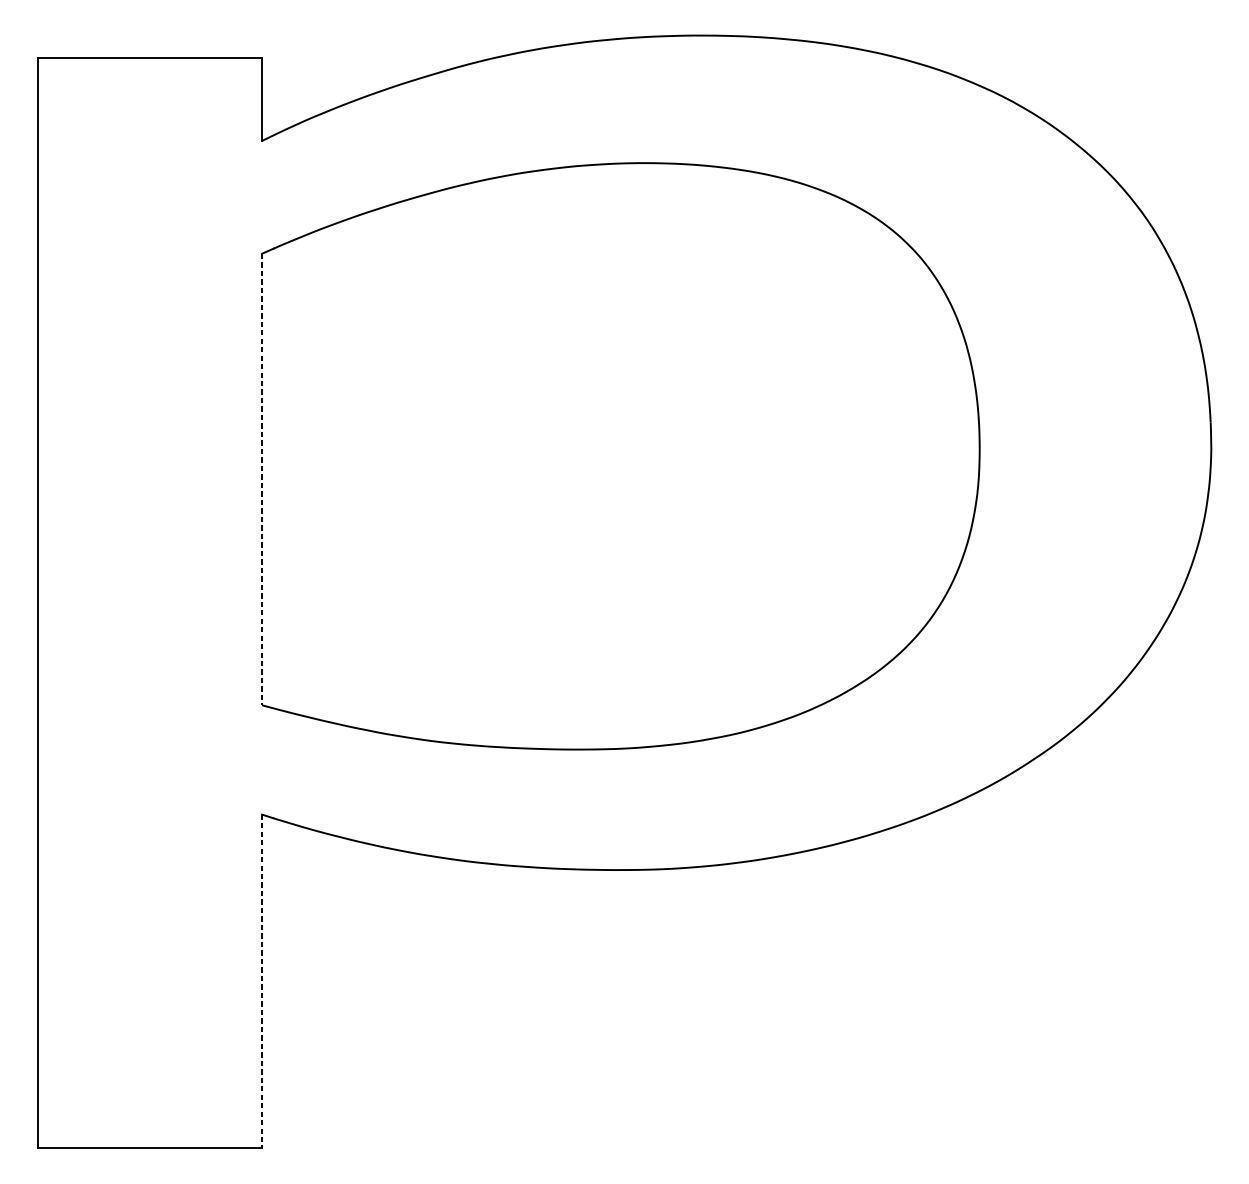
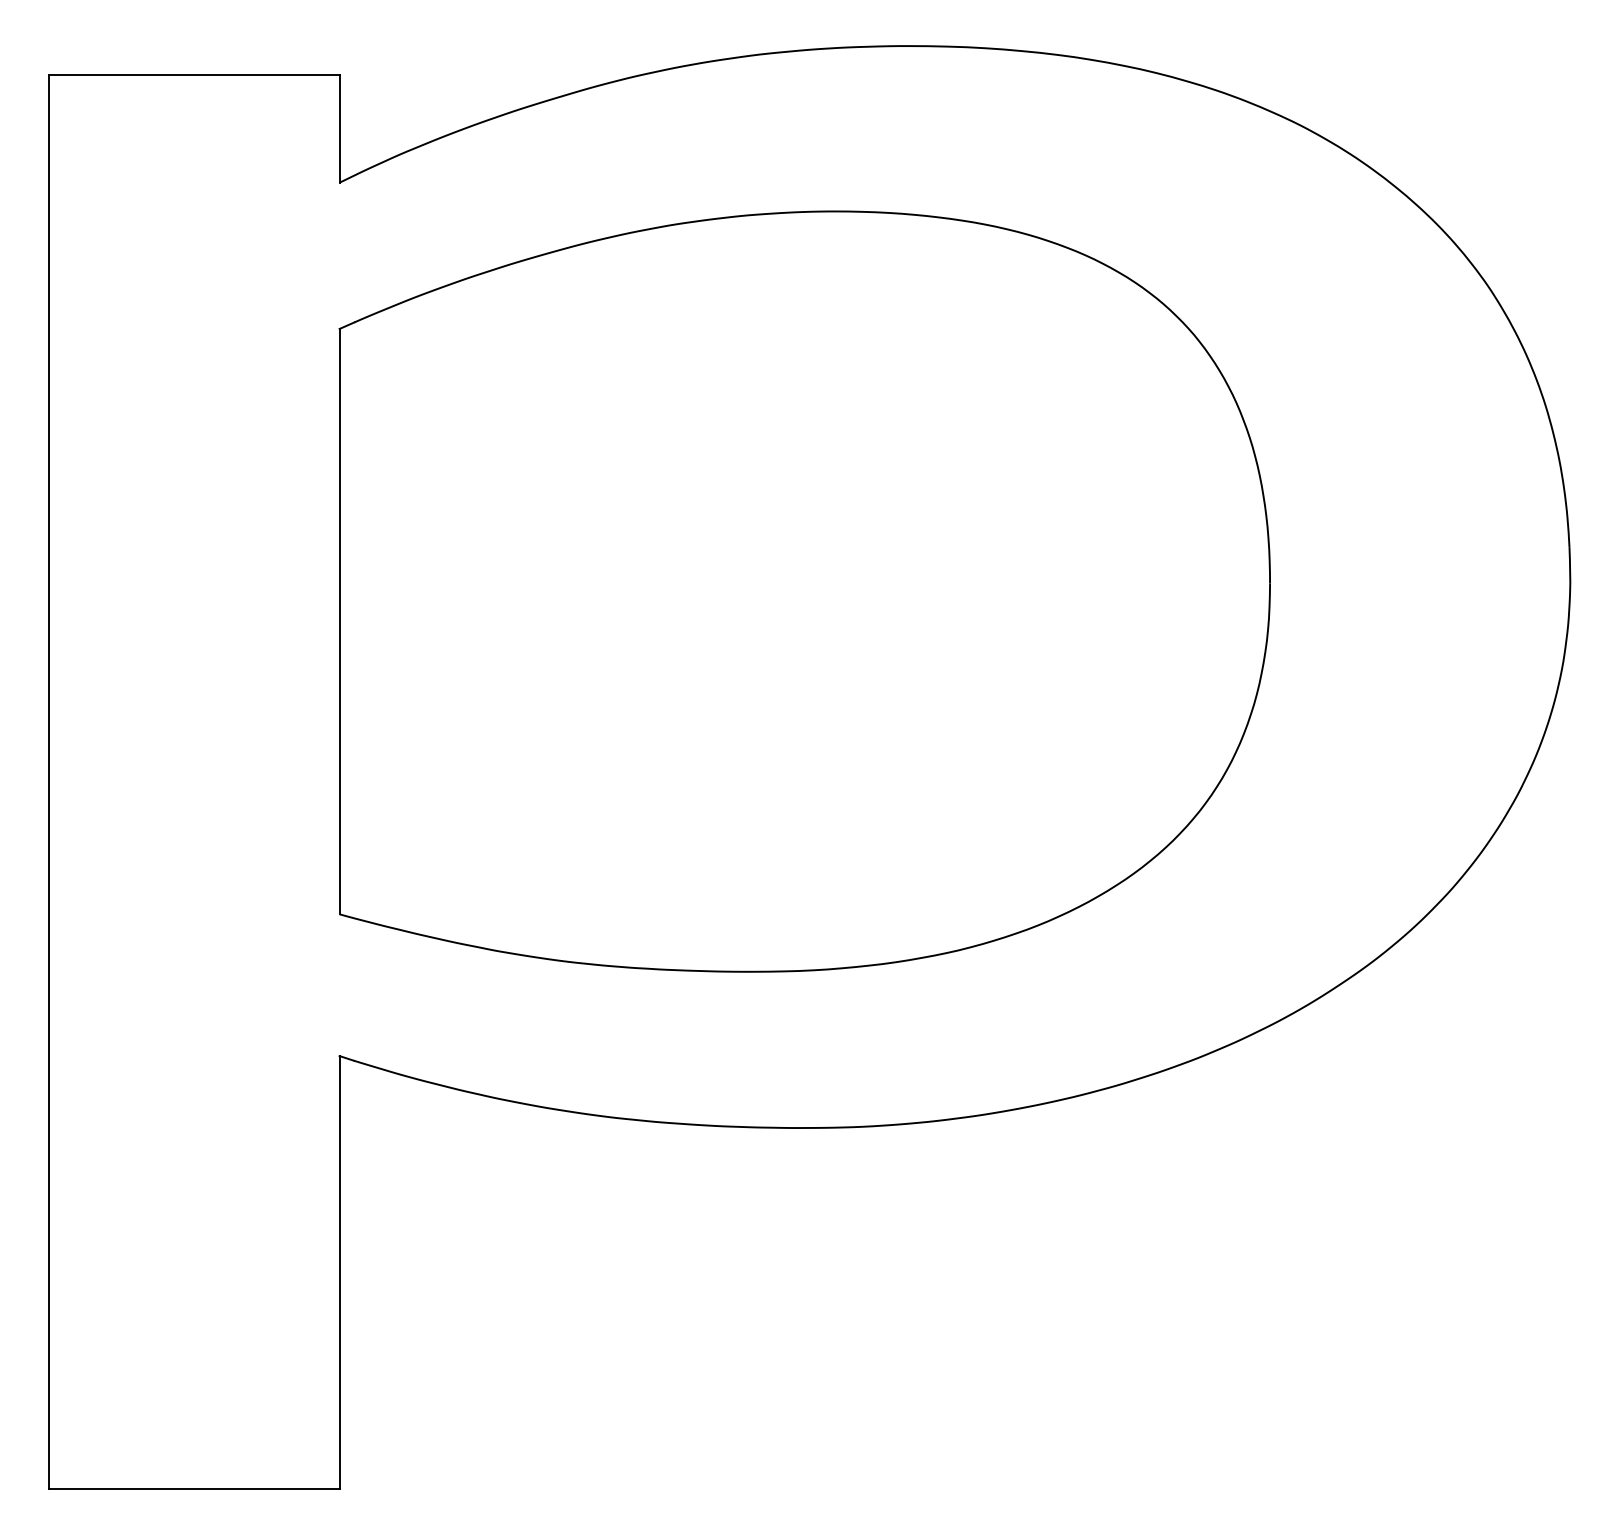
line: (261, 479) -> (339, 621), dashed -> solid
line: (261, 982) -> (339, 1273), dashed -> solid

